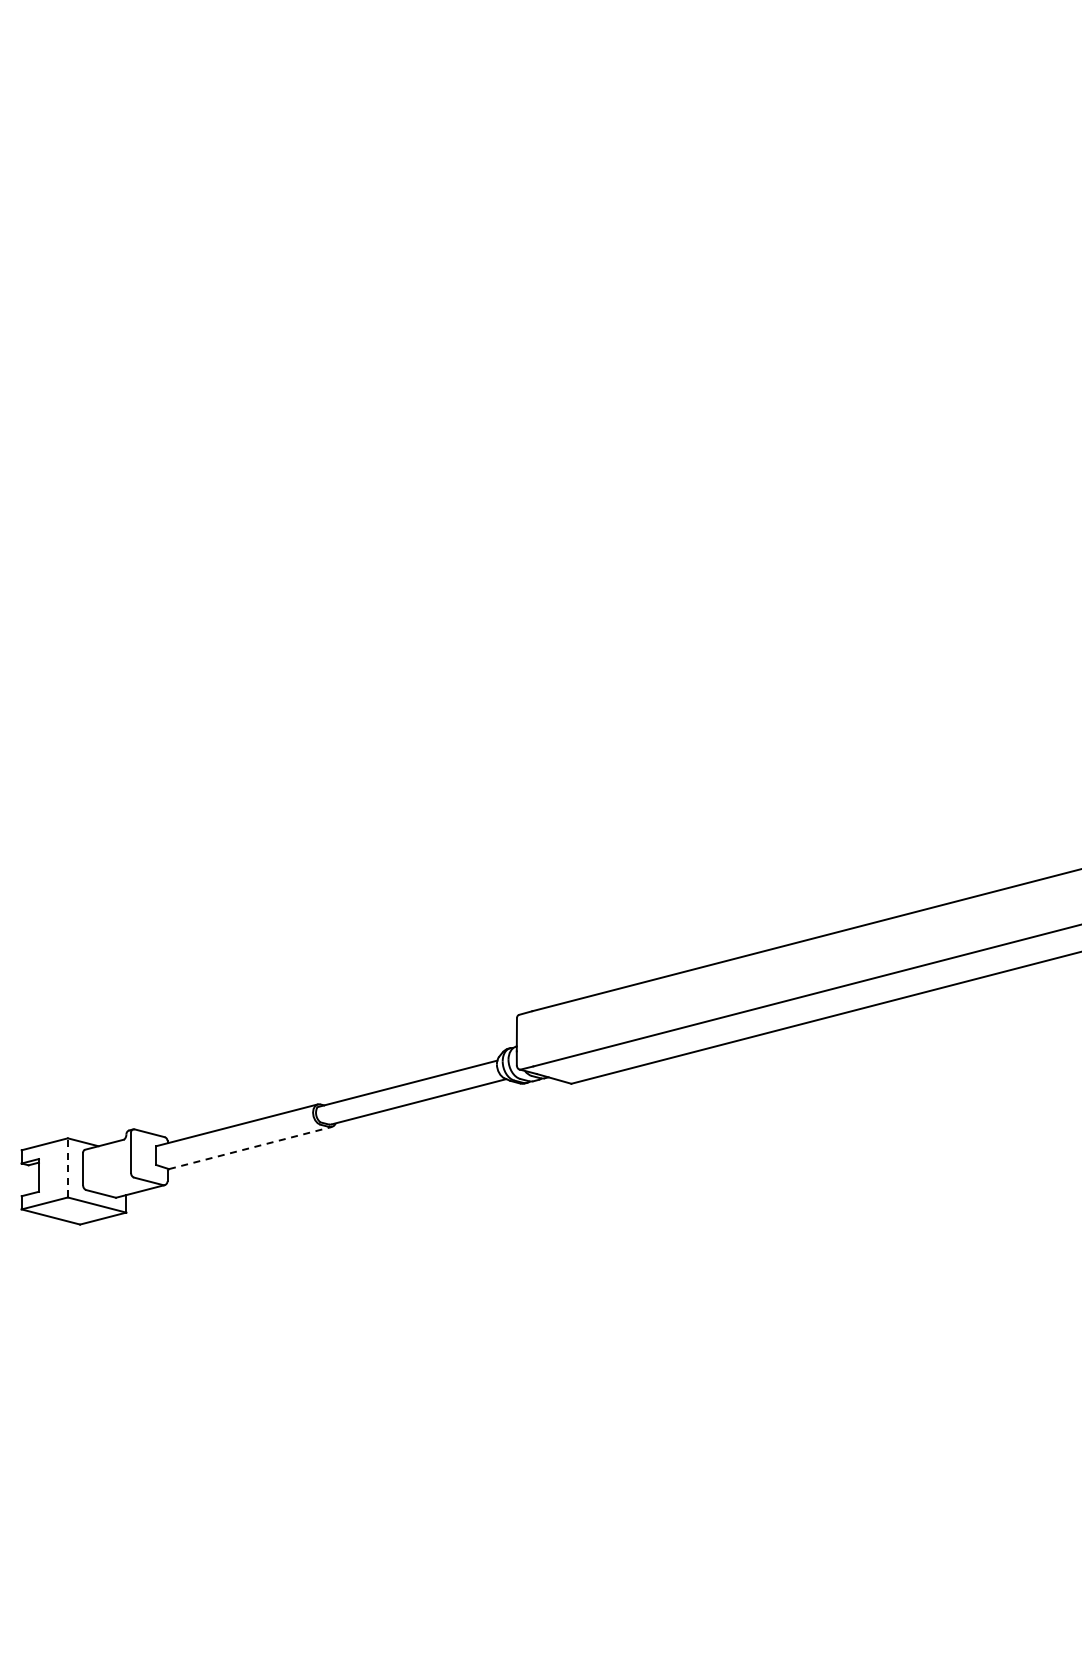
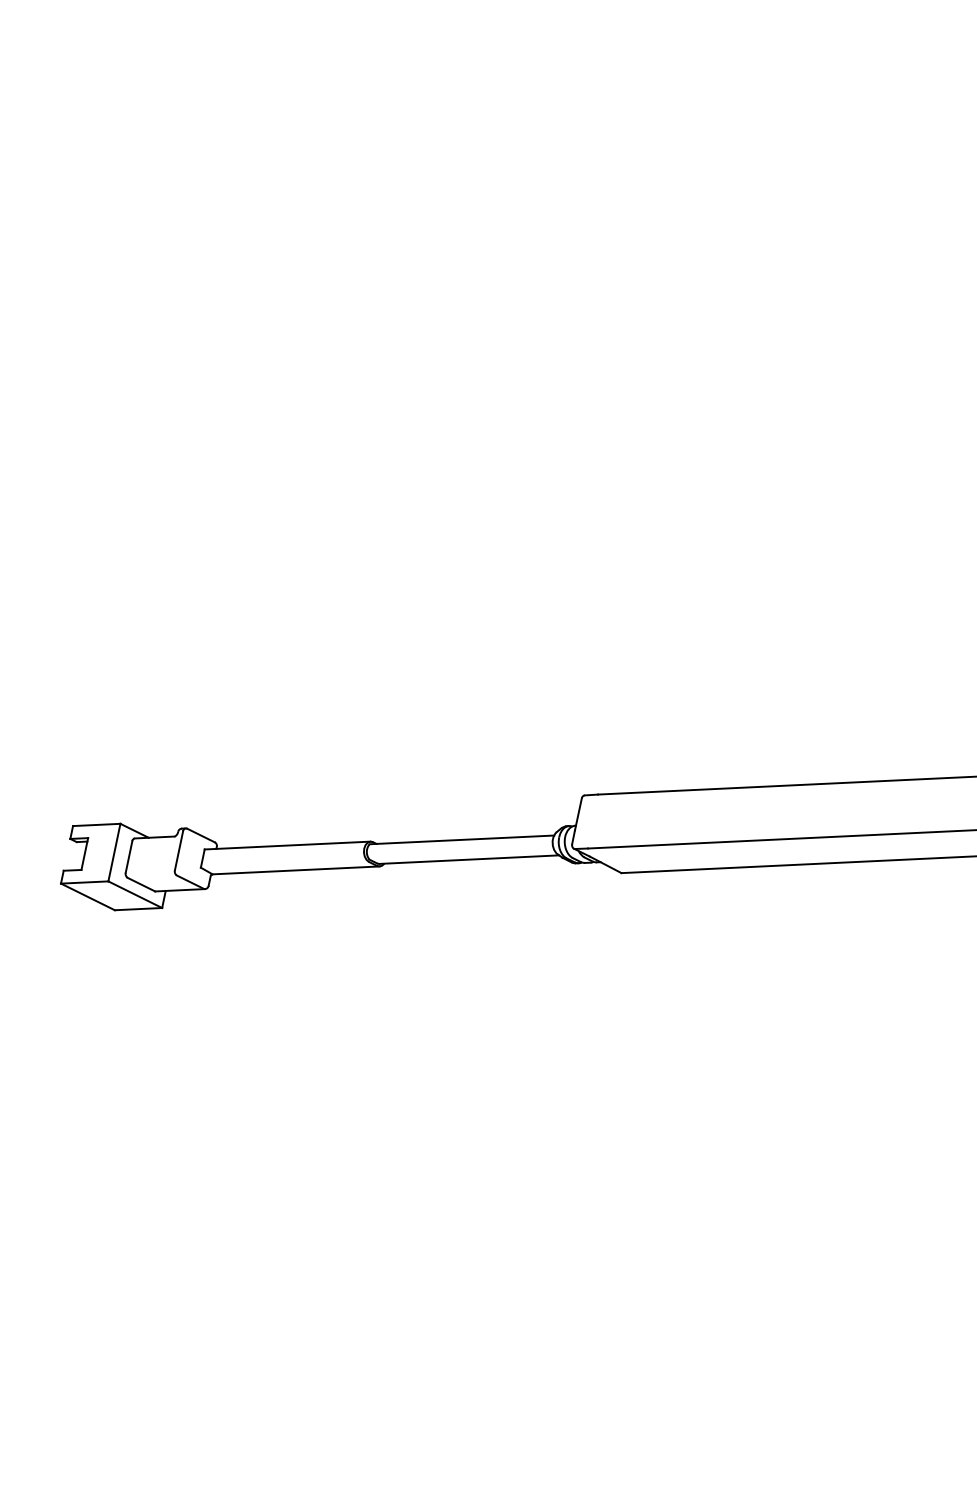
line: (250, 1147) -> (296, 869), dashed -> solid
line: (67, 1167) -> (114, 852), dashed -> solid

